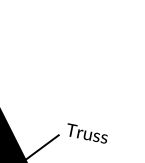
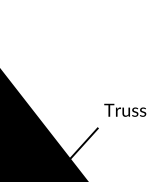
text: (87, 132) -> (125, 109), moved

